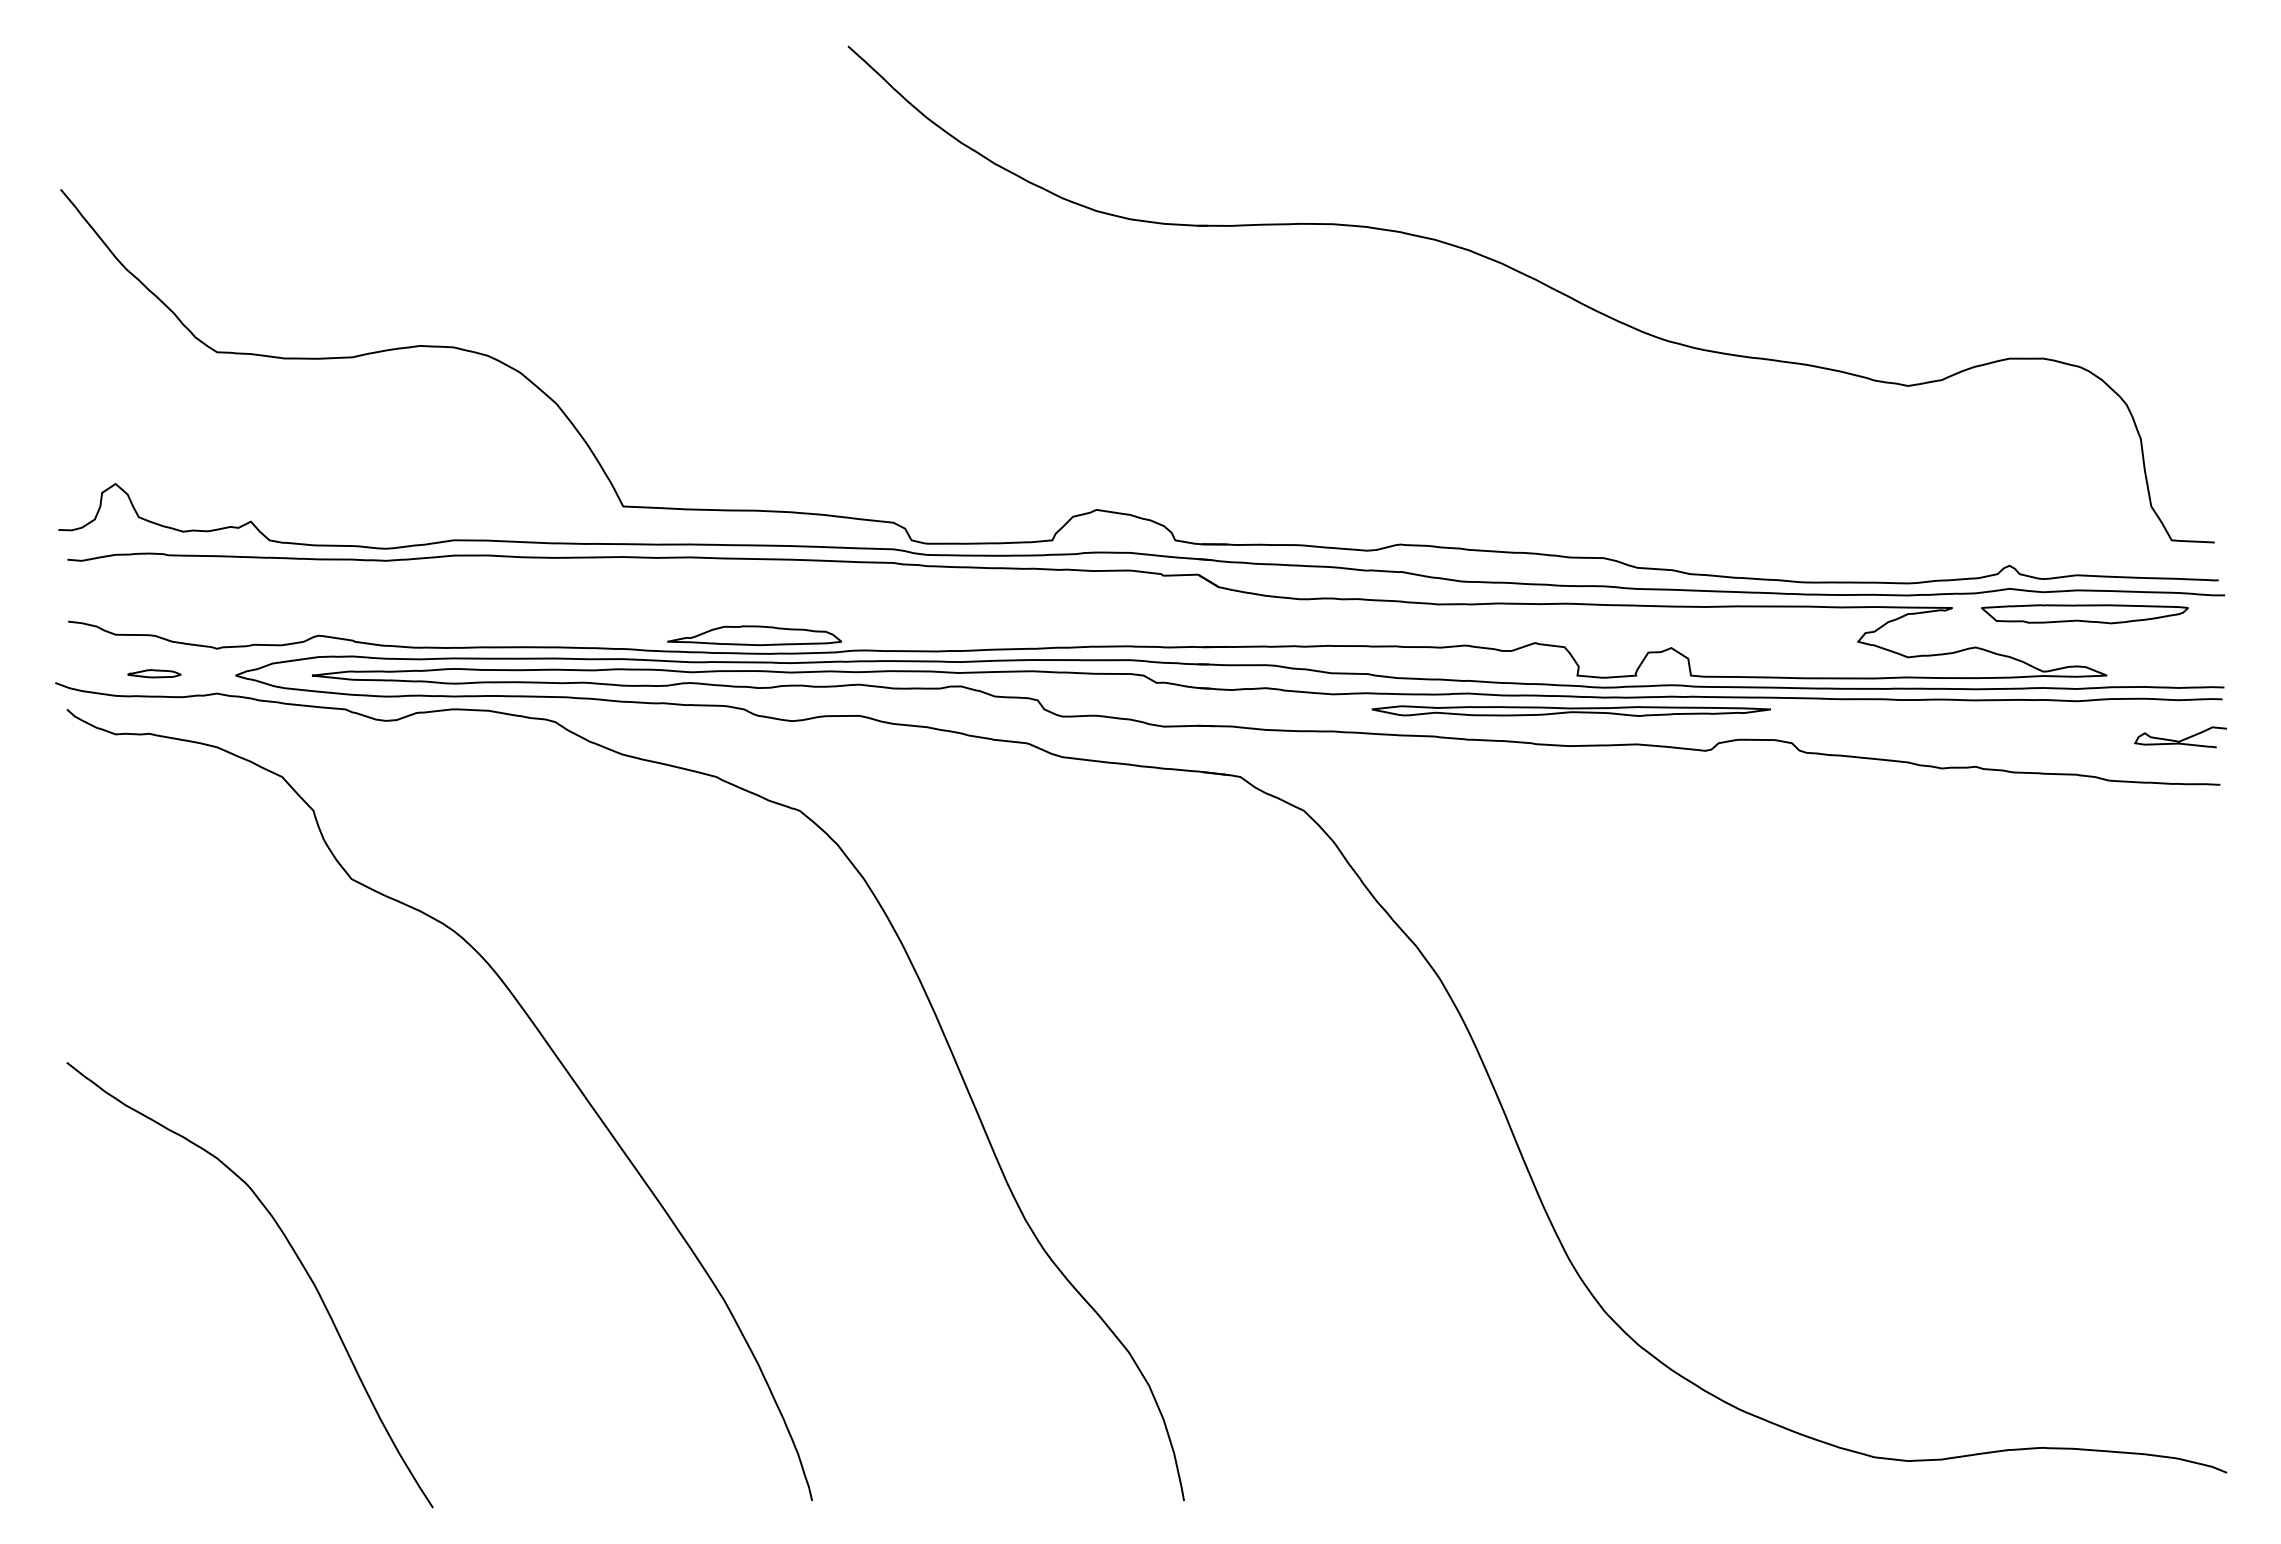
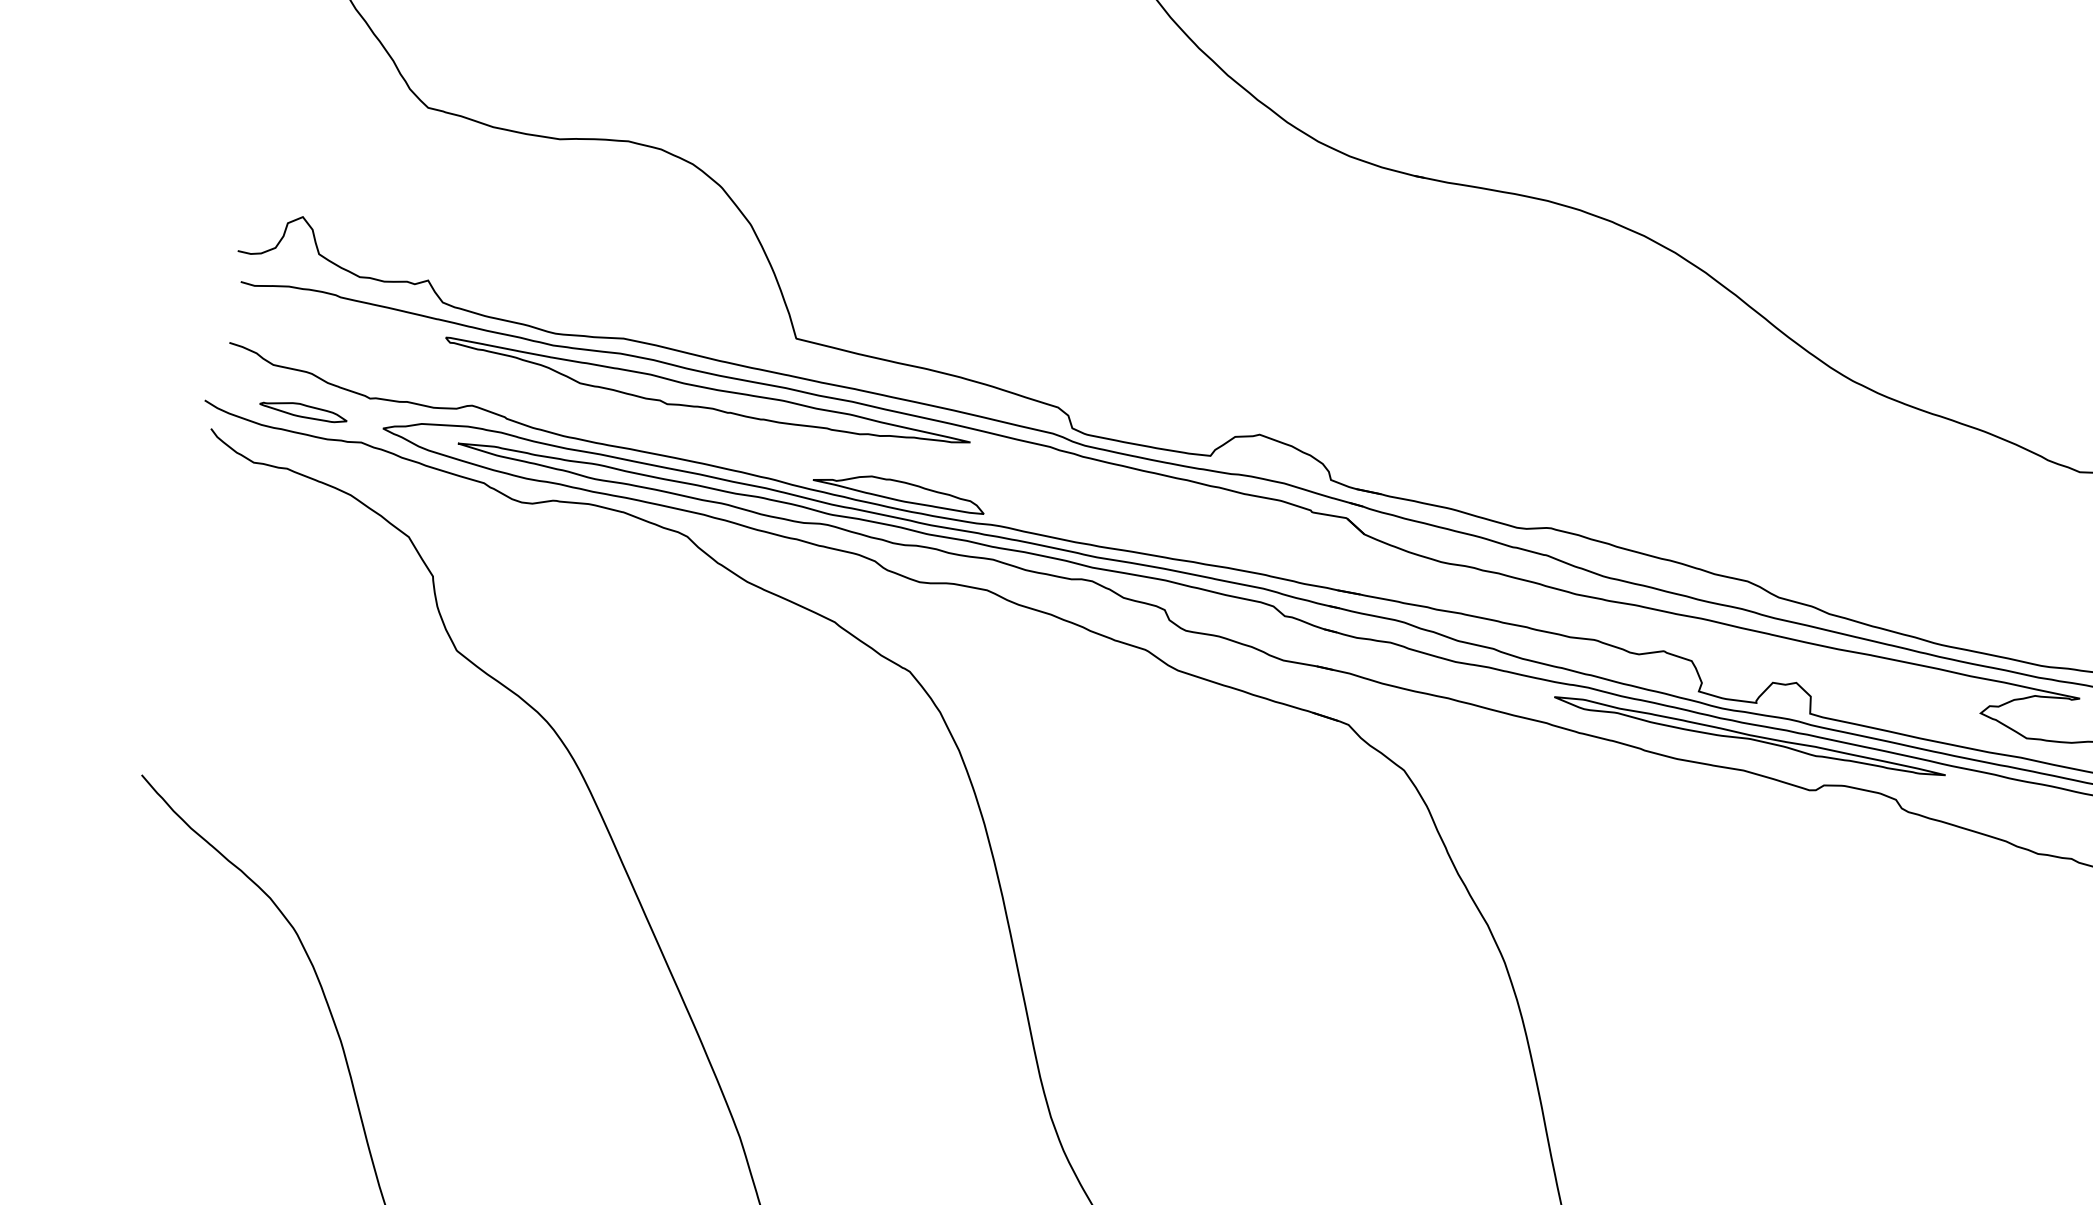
part: (546, 582) -> (706, 398), added
part: (154, 673) -> (303, 410), size x1.67
part: (1570, 710) -> (1748, 737), moved

